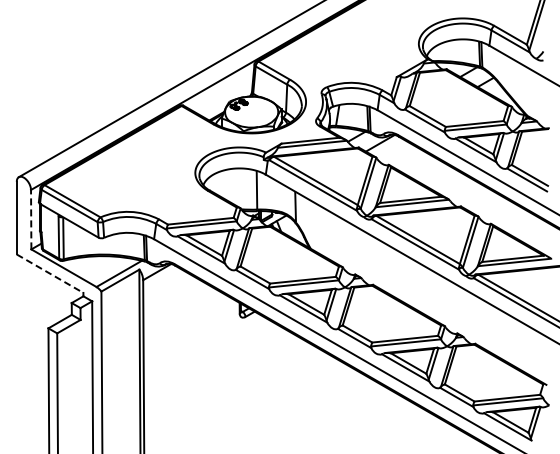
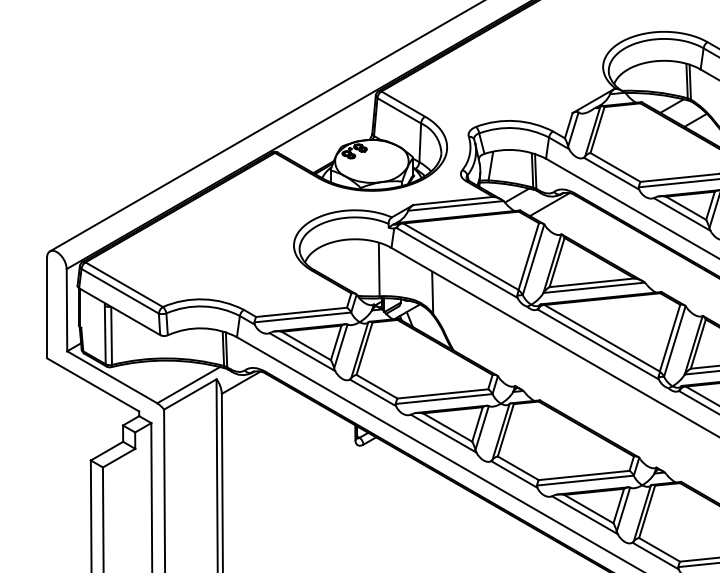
line: (31, 219) -> (67, 309), dashed -> solid
line: (50, 273) -> (93, 384), dashed -> solid

